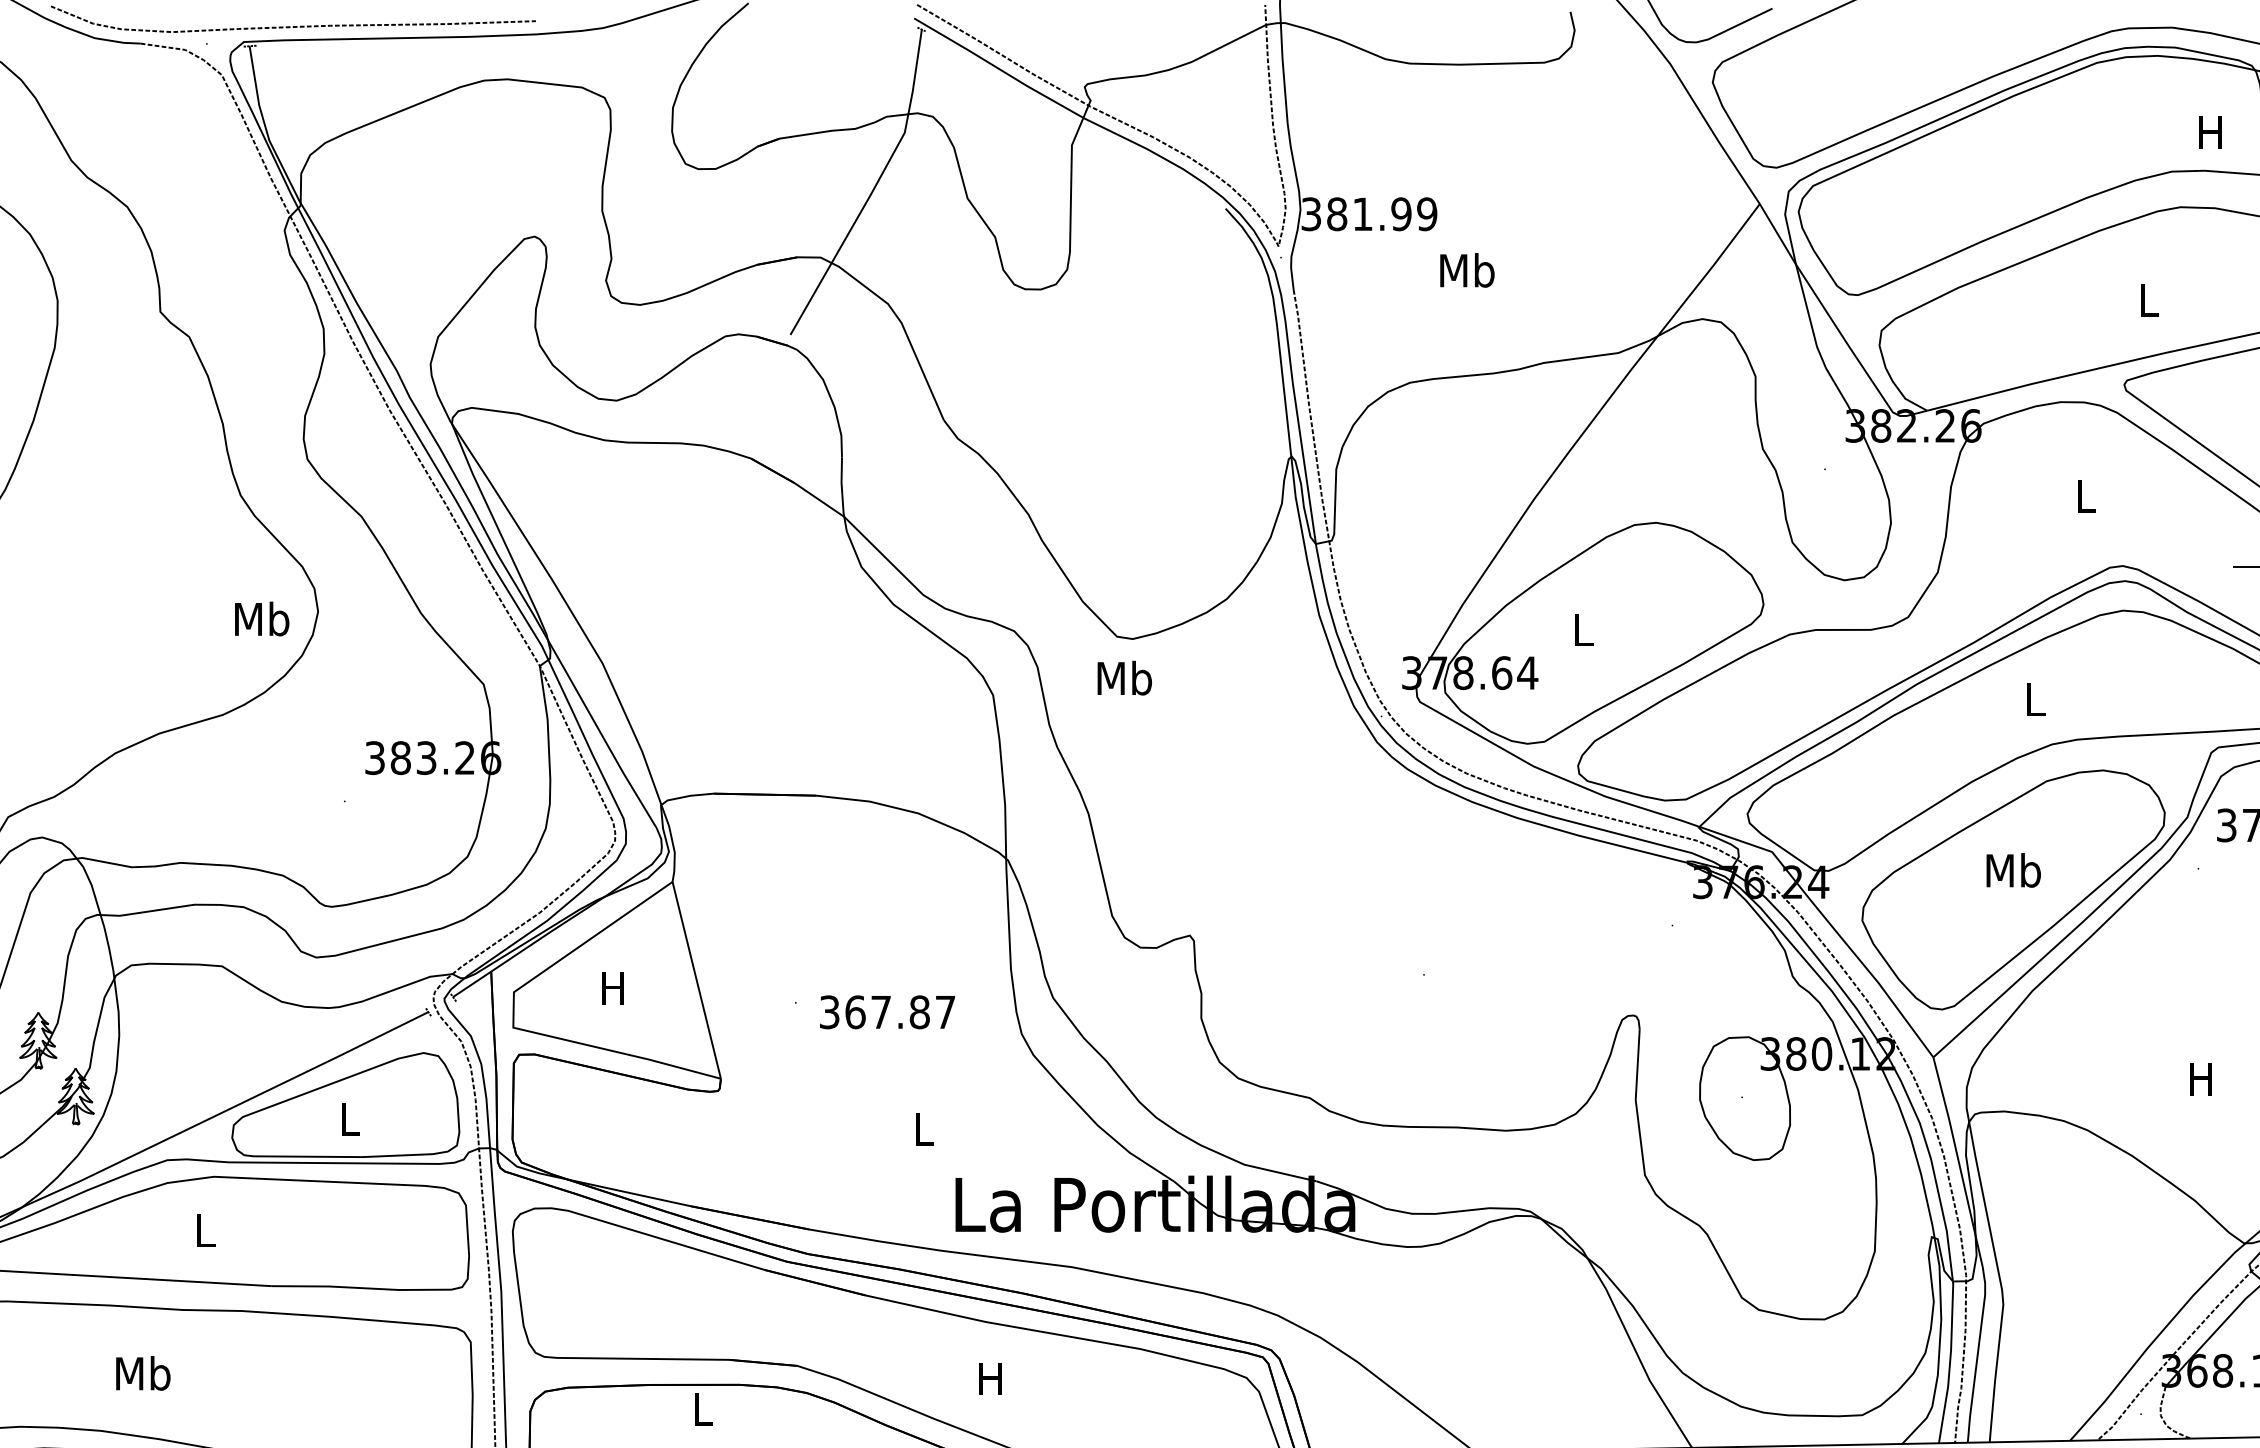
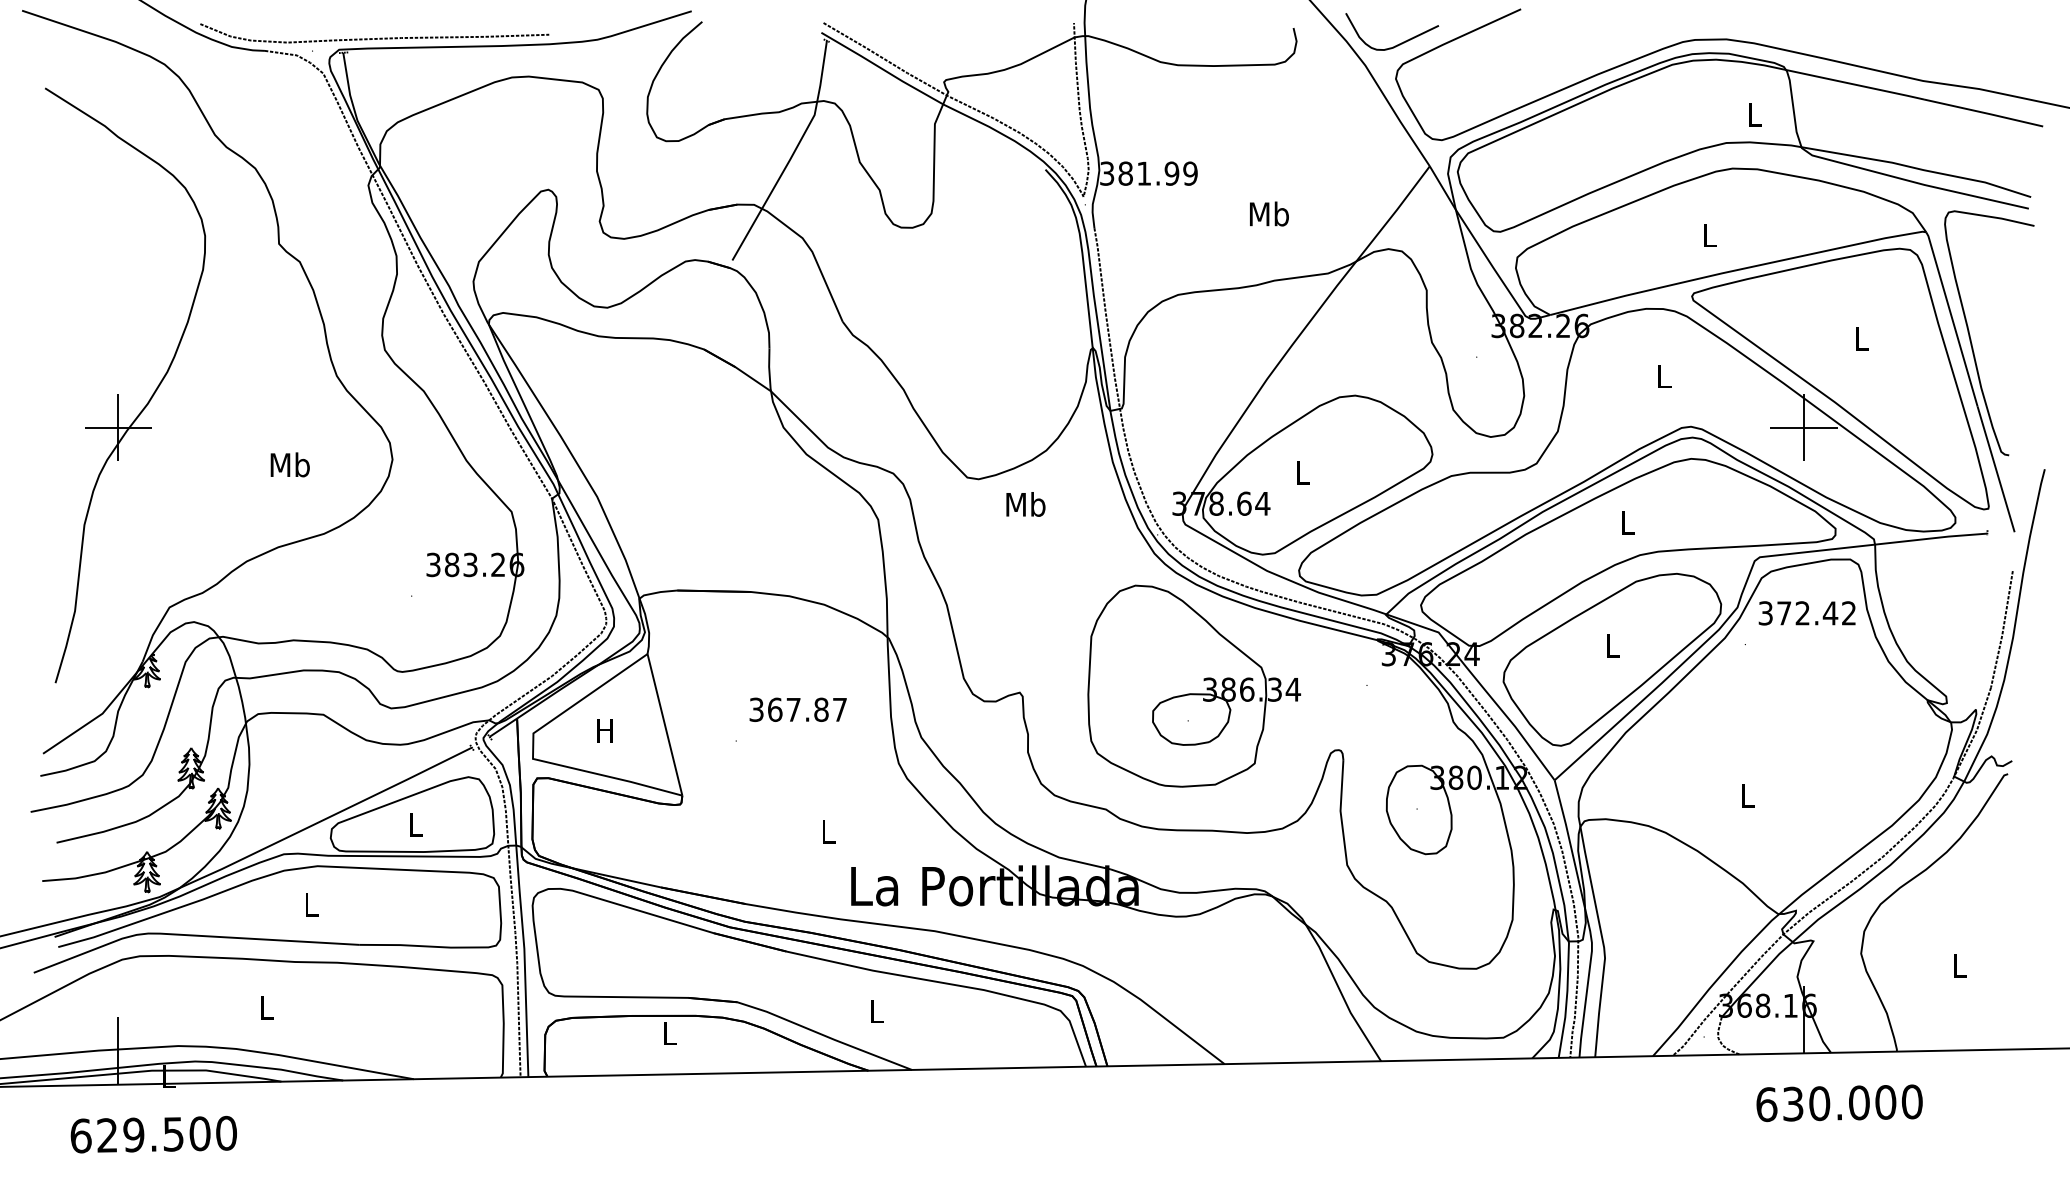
text: (2209, 132) -> (1753, 114), H -> L
text: (1467, 269) -> (1269, 213), moved
text: (261, 618) -> (289, 464), moved
text: (1124, 678) -> (1025, 504), moved
text: (2013, 870) -> (1612, 645), Mb -> L
part: (1431, 925) -> (1193, 685), added
text: (886, 1011) -> (797, 709), moved
text: (2199, 1078) -> (1746, 795), H -> L
text: (142, 1373) -> (266, 1007), Mb -> L
text: (989, 1378) -> (875, 1011), H -> L

